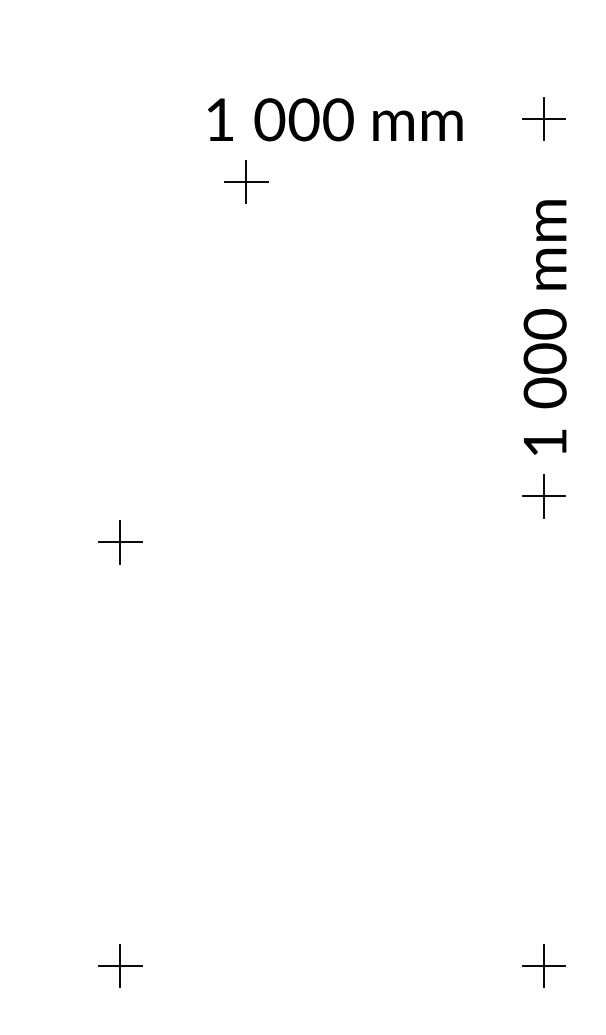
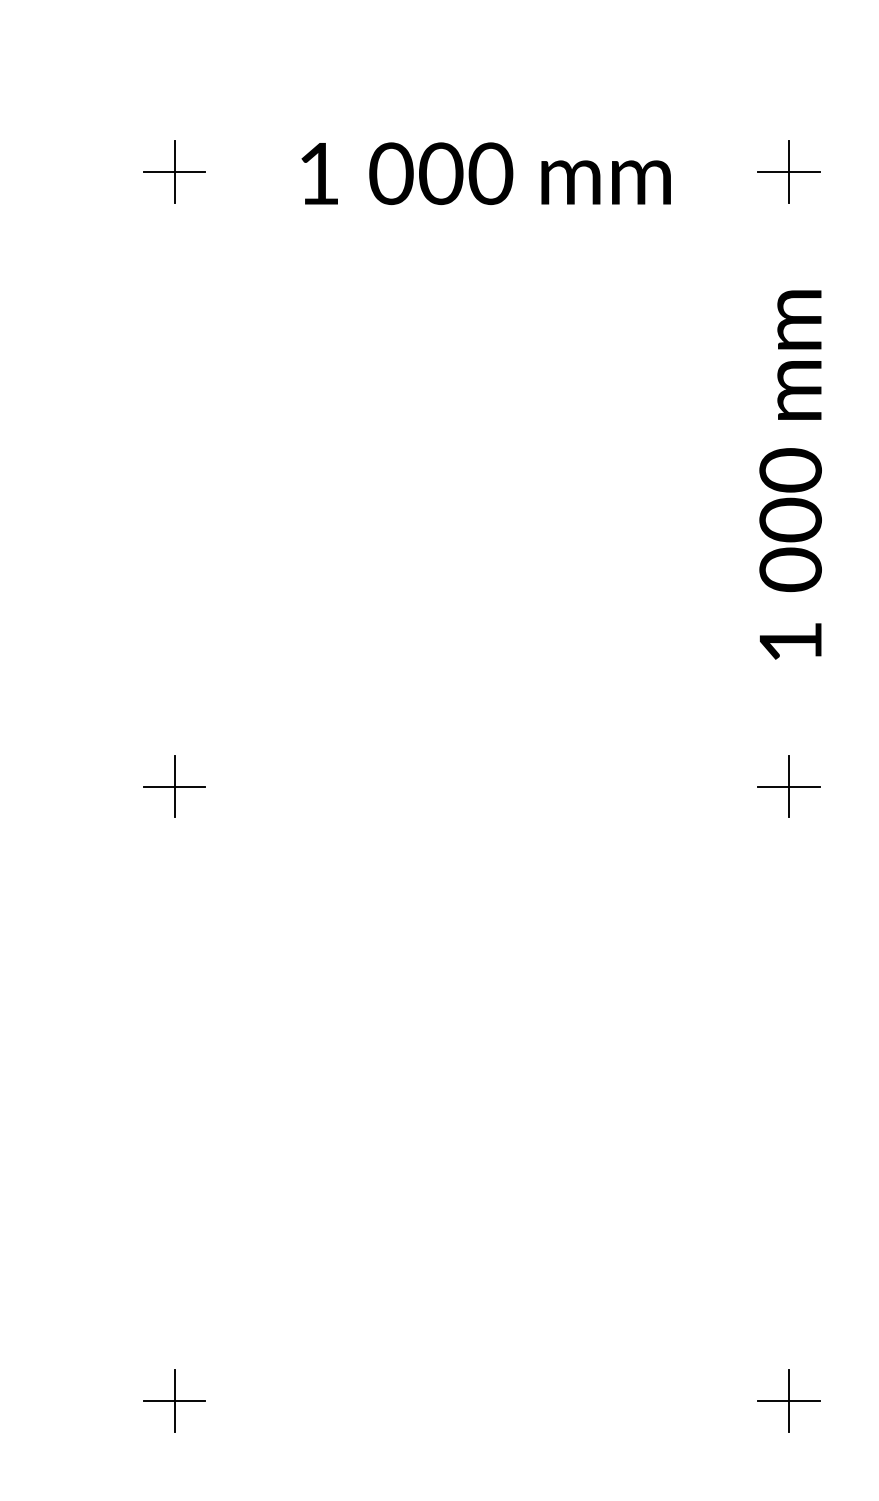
part: (246, 181) -> (174, 171), moved
part: (543, 496) -> (788, 786), moved

